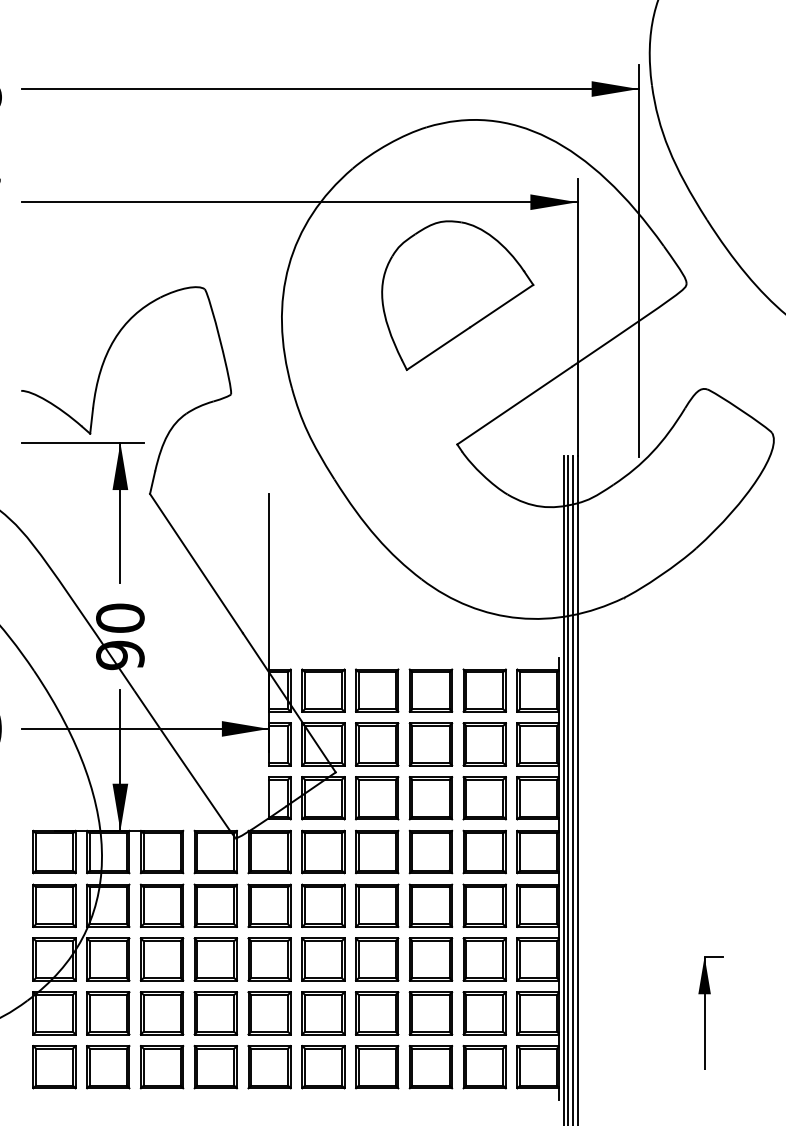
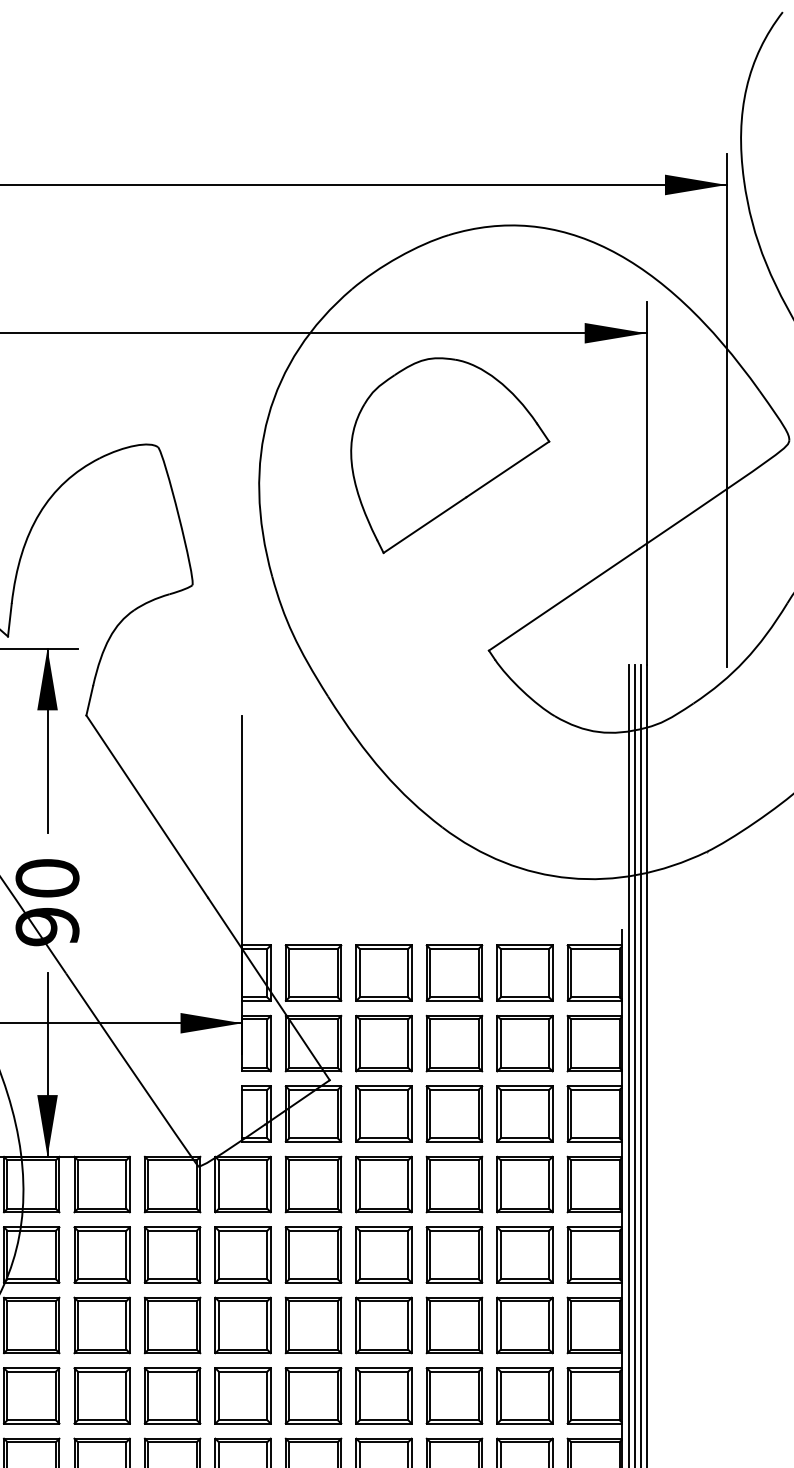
part: (457, 295) -> (449, 455), moved

